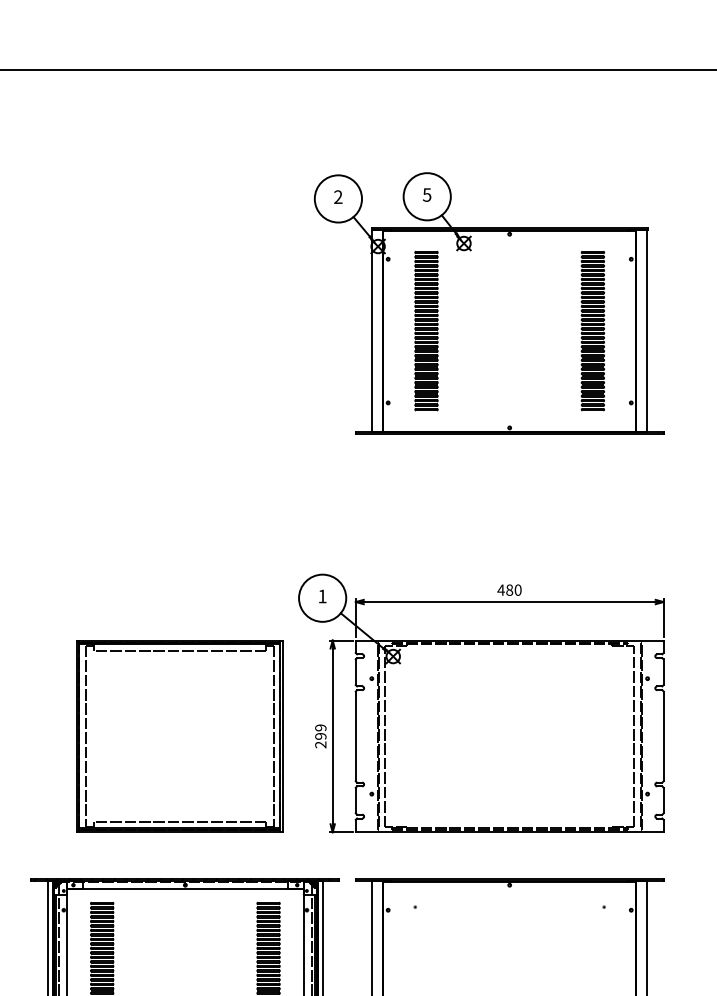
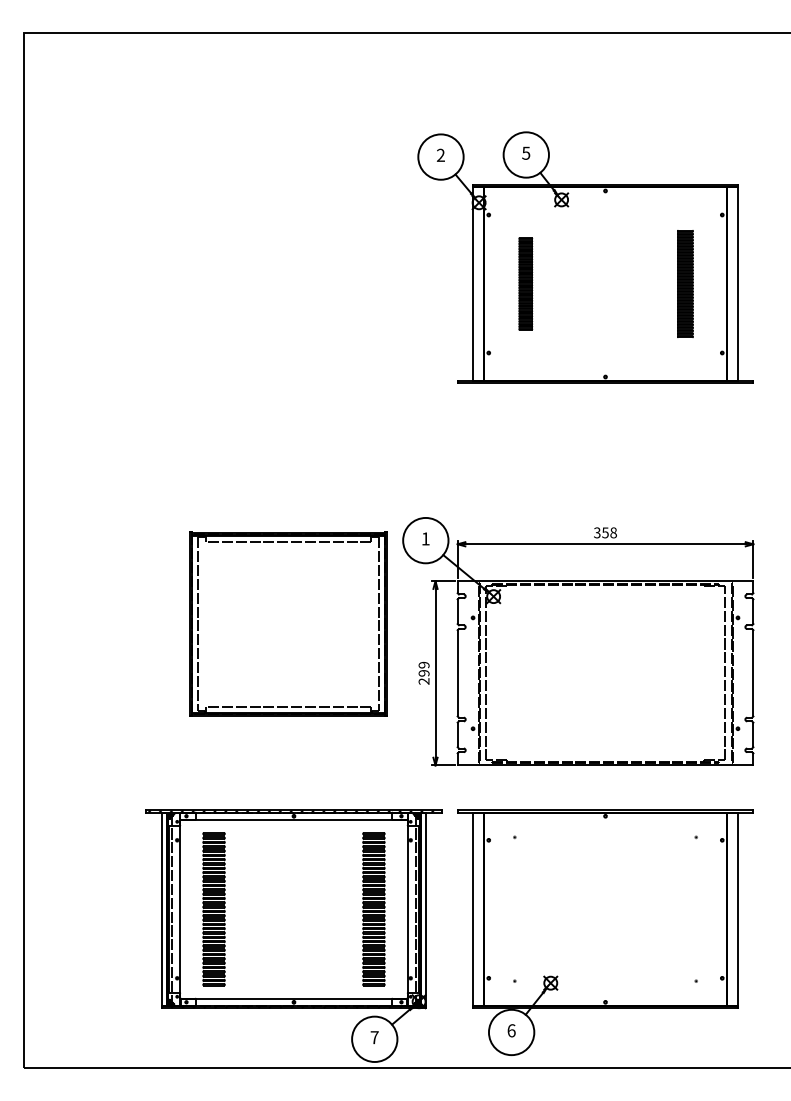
part: (426, 330) -> (525, 283), size x0.6
part: (592, 330) -> (685, 283), size x0.7
text: (508, 589) -> (604, 532), 480 -> 358
part: (179, 735) -> (288, 623), moved

